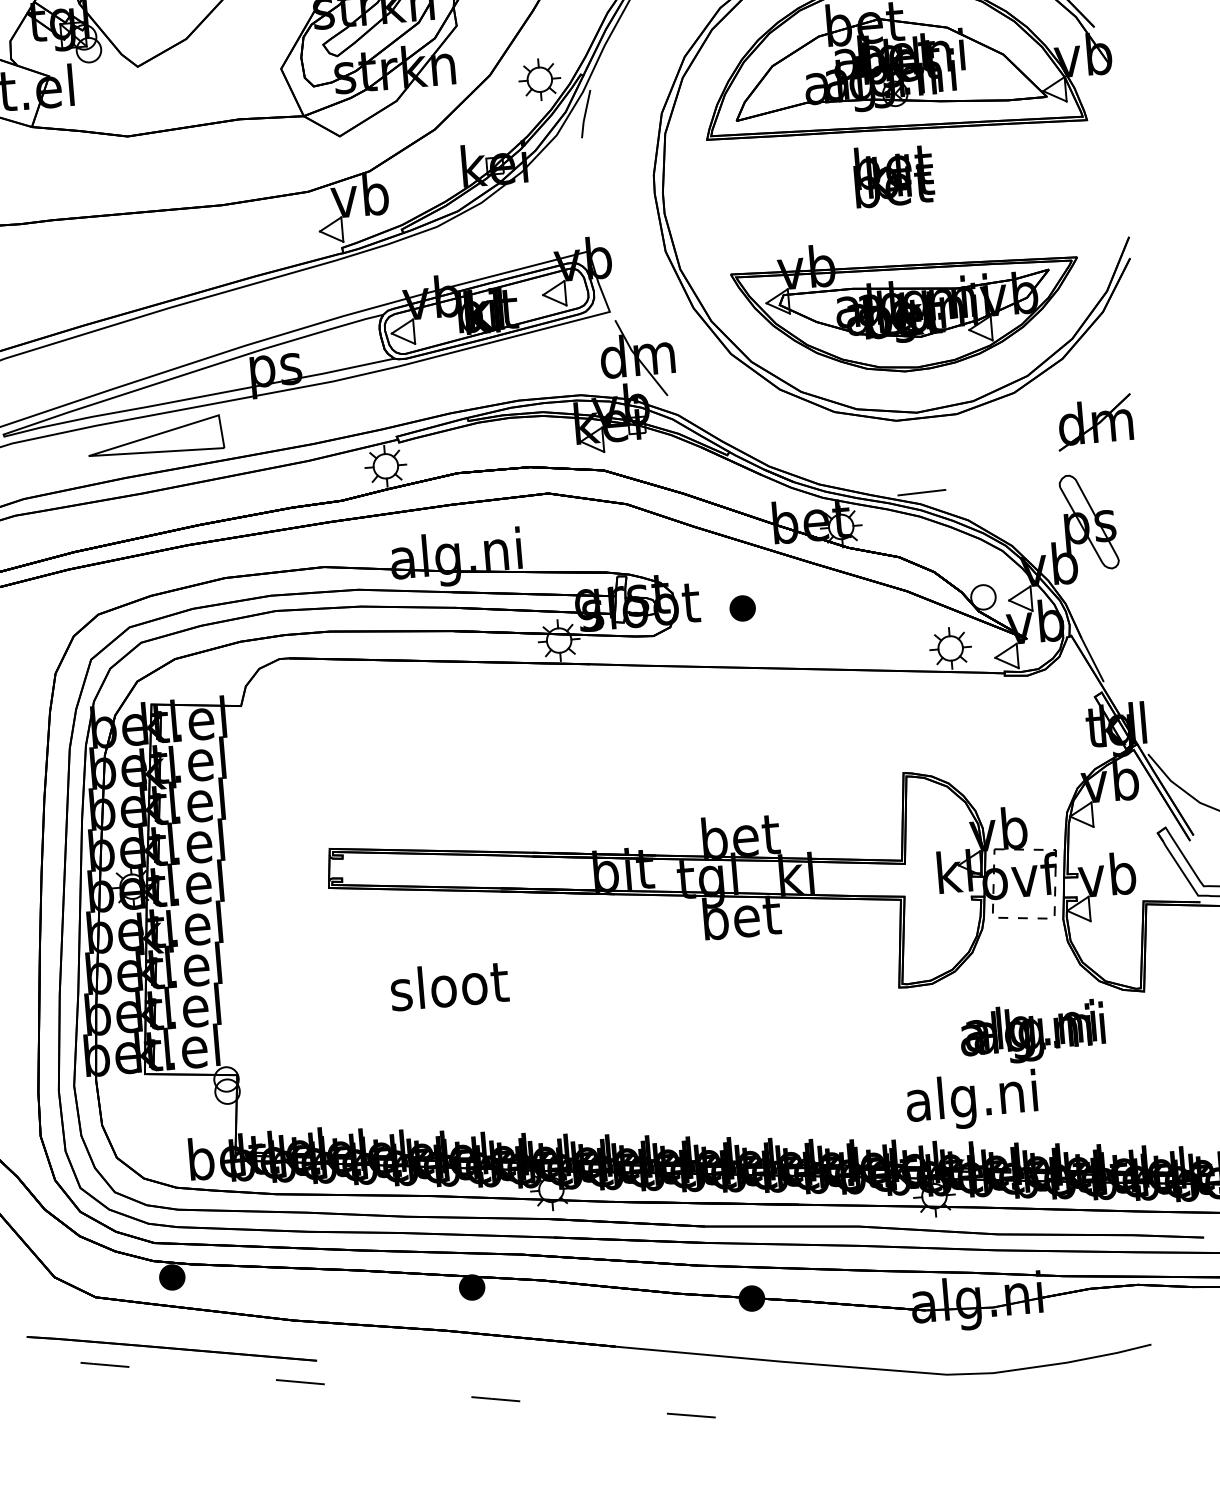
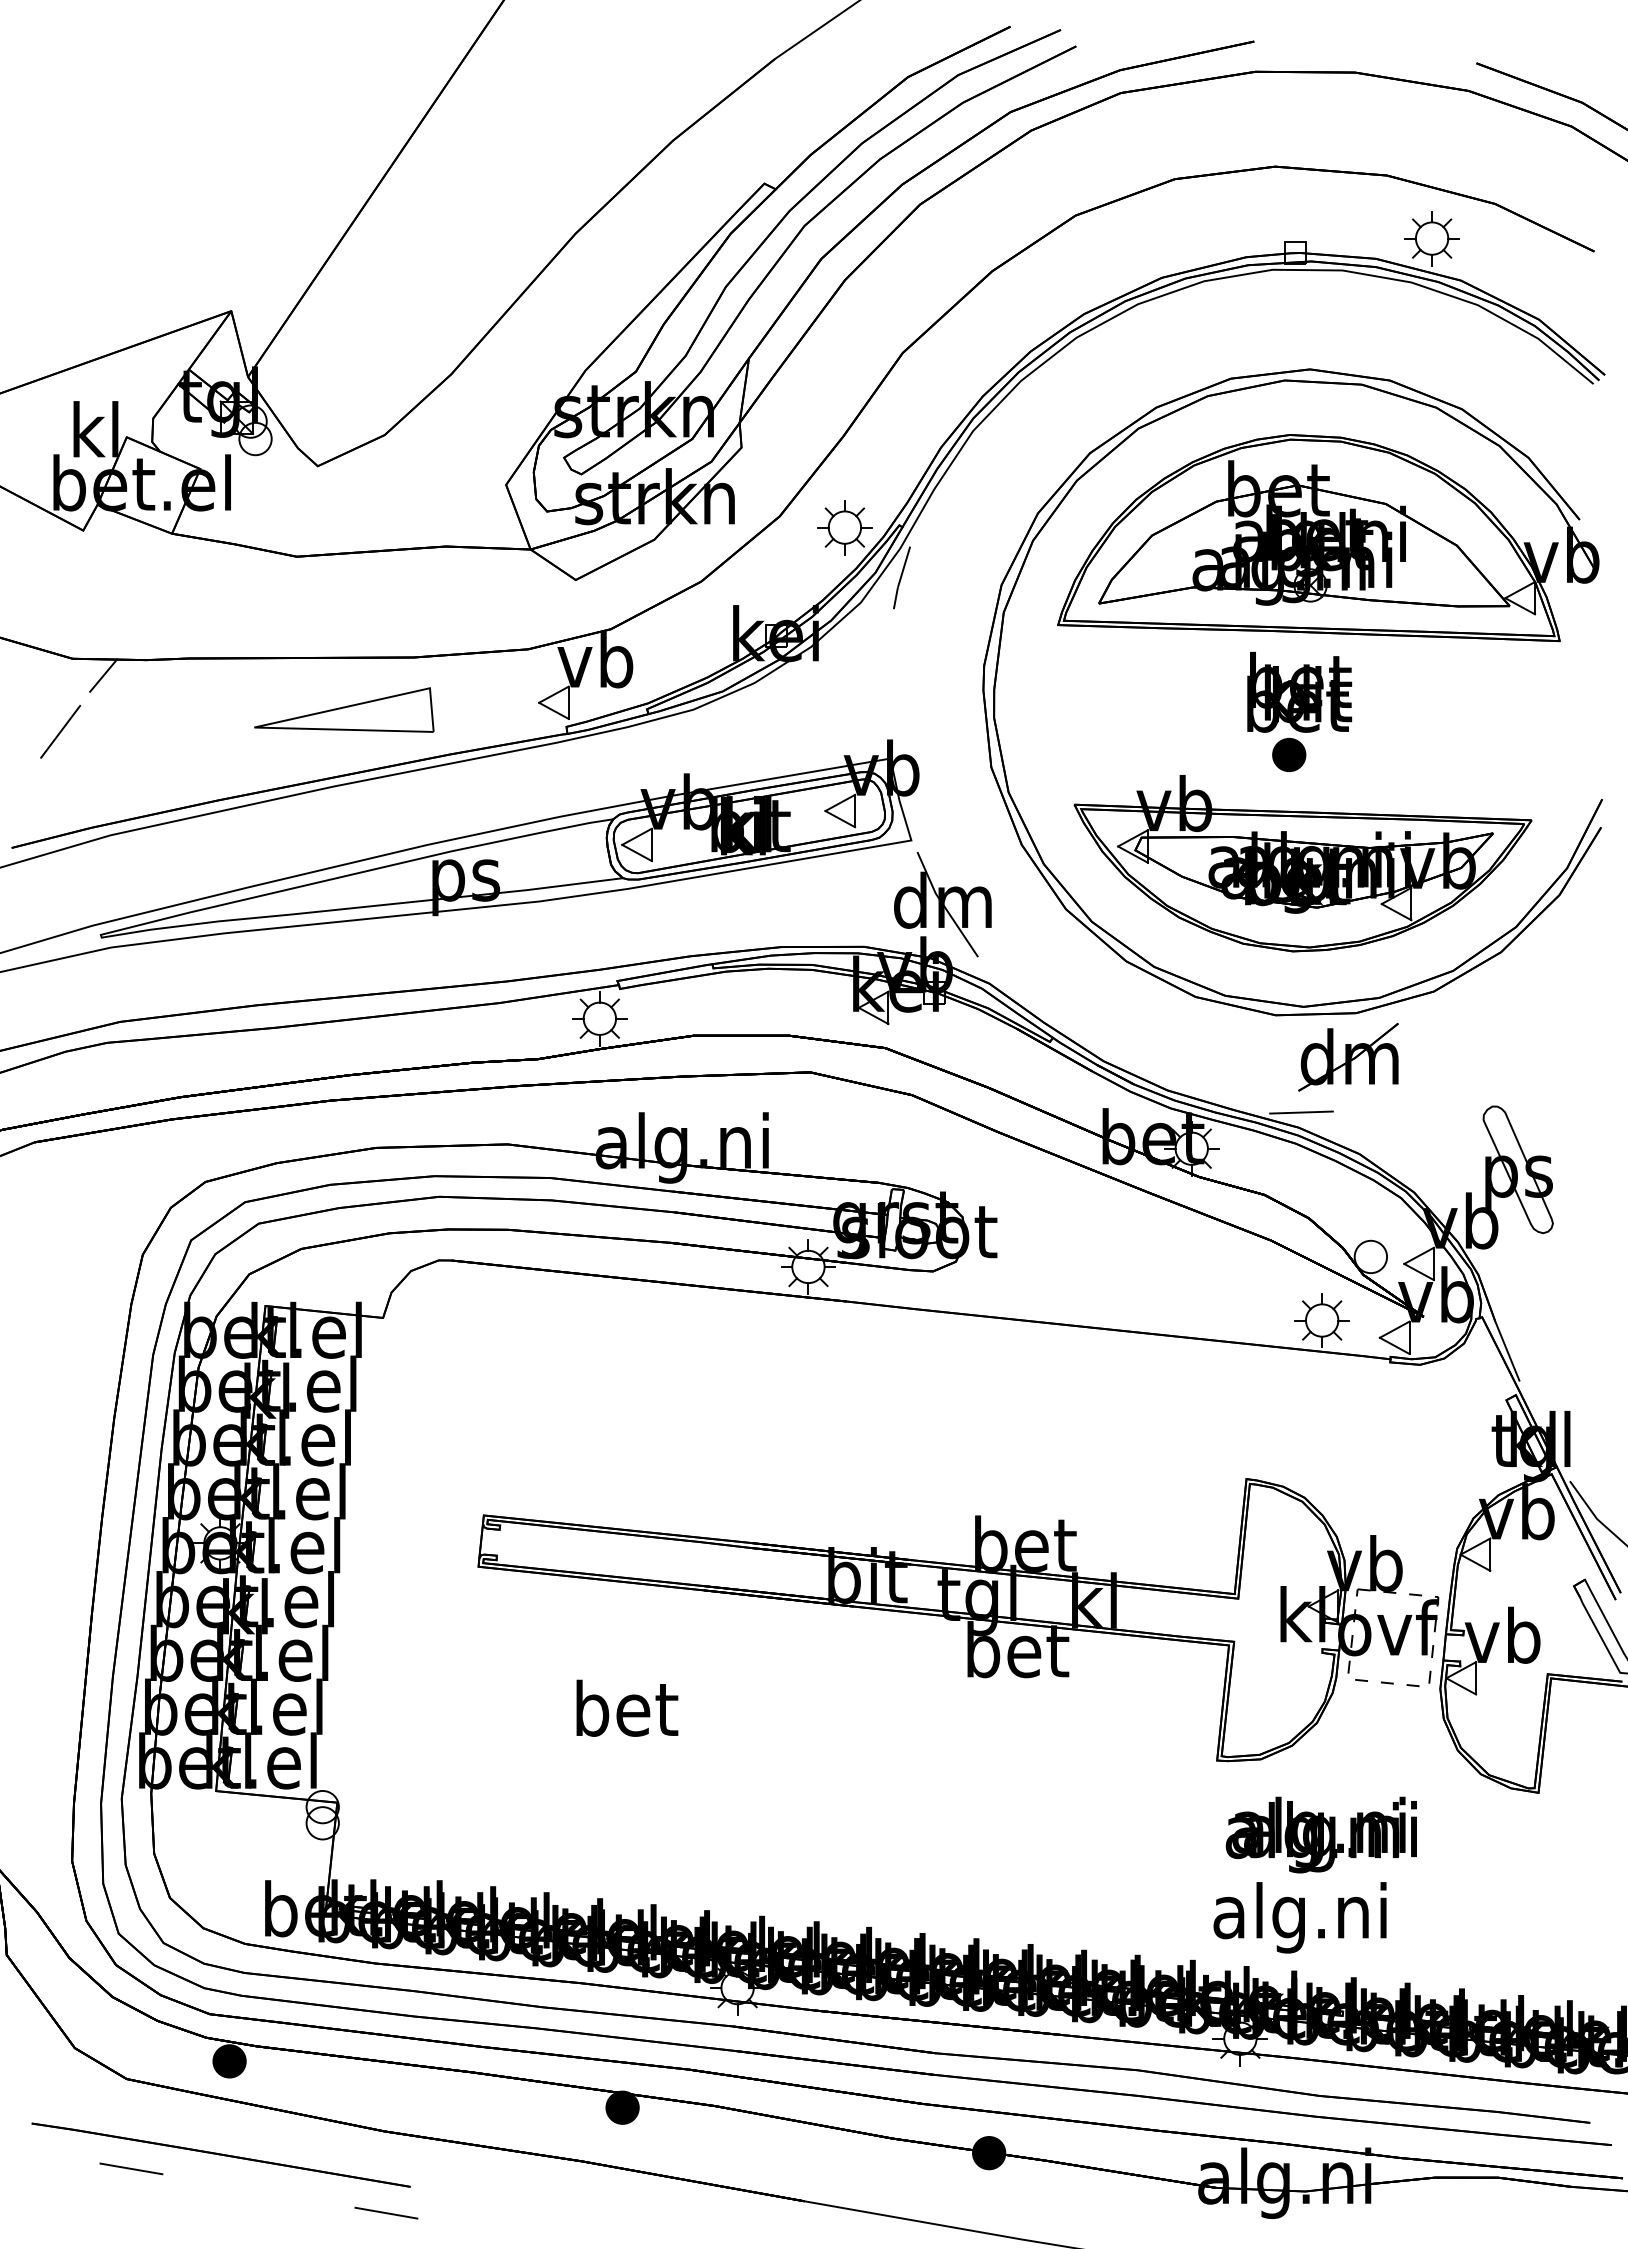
part: (1094, 421) -> (1348, 1056), moved
part: (155, 436) -> (344, 709), moved
part: (742, 608) -> (1289, 755), moved
text: (448, 984) -> (625, 1707), sloot -> bet
text: (1031, 1032) -> (1320, 1834), moved

